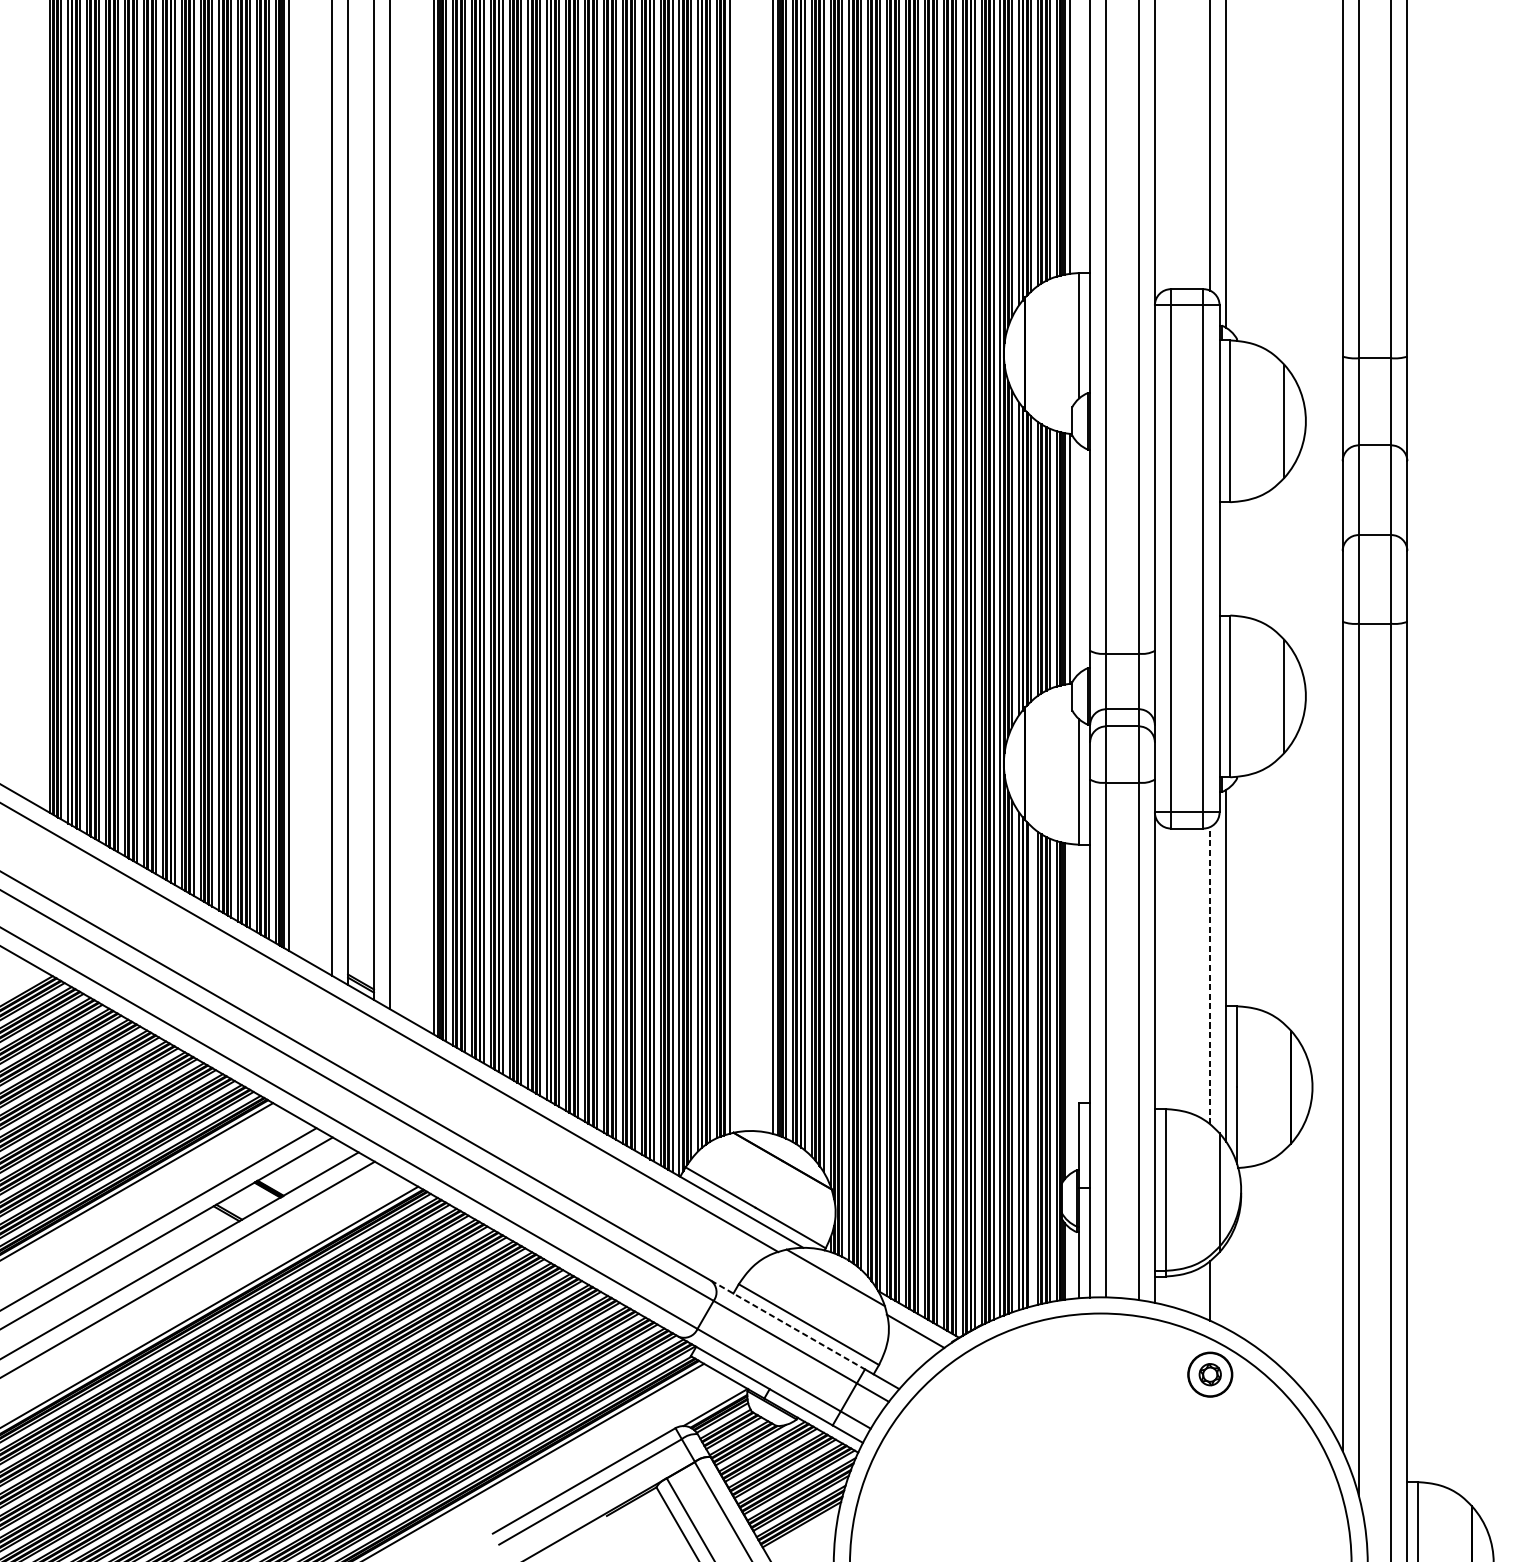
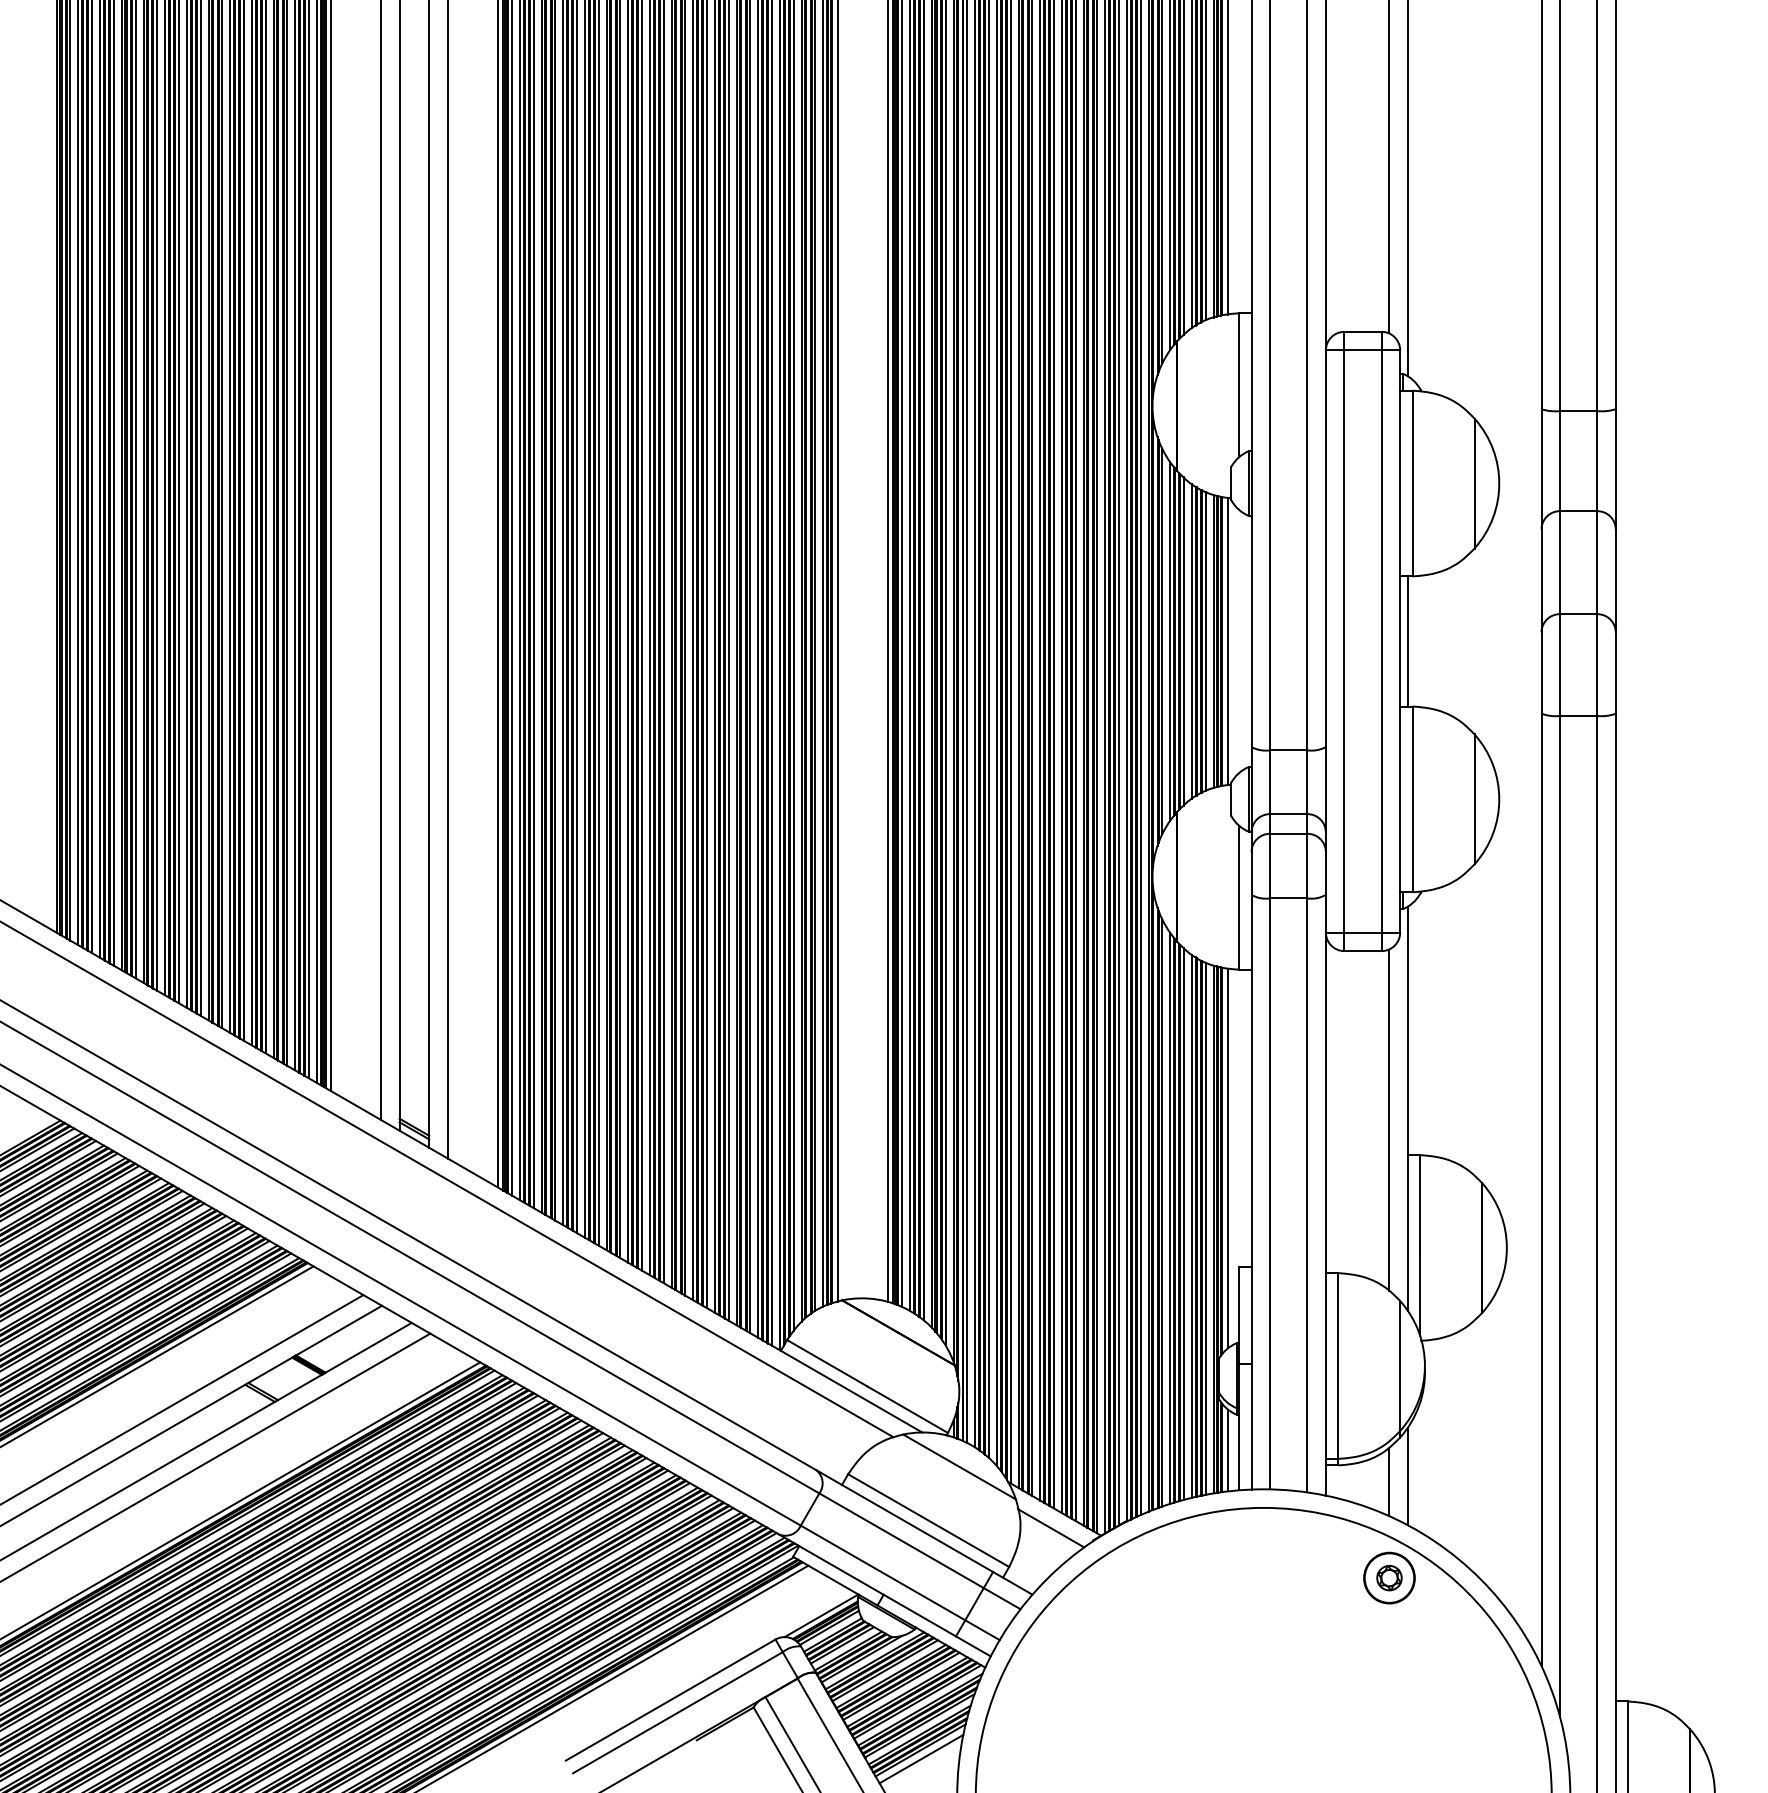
line: (1225, 558) -> (1407, 641), added
line: (1210, 976) -> (1389, 1120), dashed -> solid
line: (1069, 1009) -> (1227, 1158), added
line: (1030, 1065) -> (1183, 1223), added
line: (1069, 1263) -> (1227, 1450), added
line: (1225, 1286) -> (1407, 1476), added
line: (787, 1325) -> (904, 1521), dashed -> solid
line: (802, 1531) -> (921, 1758), added

